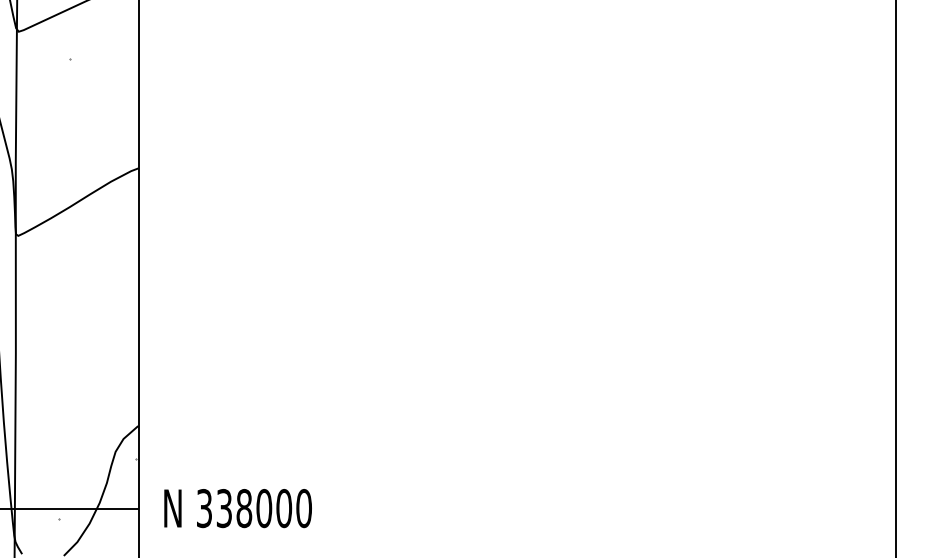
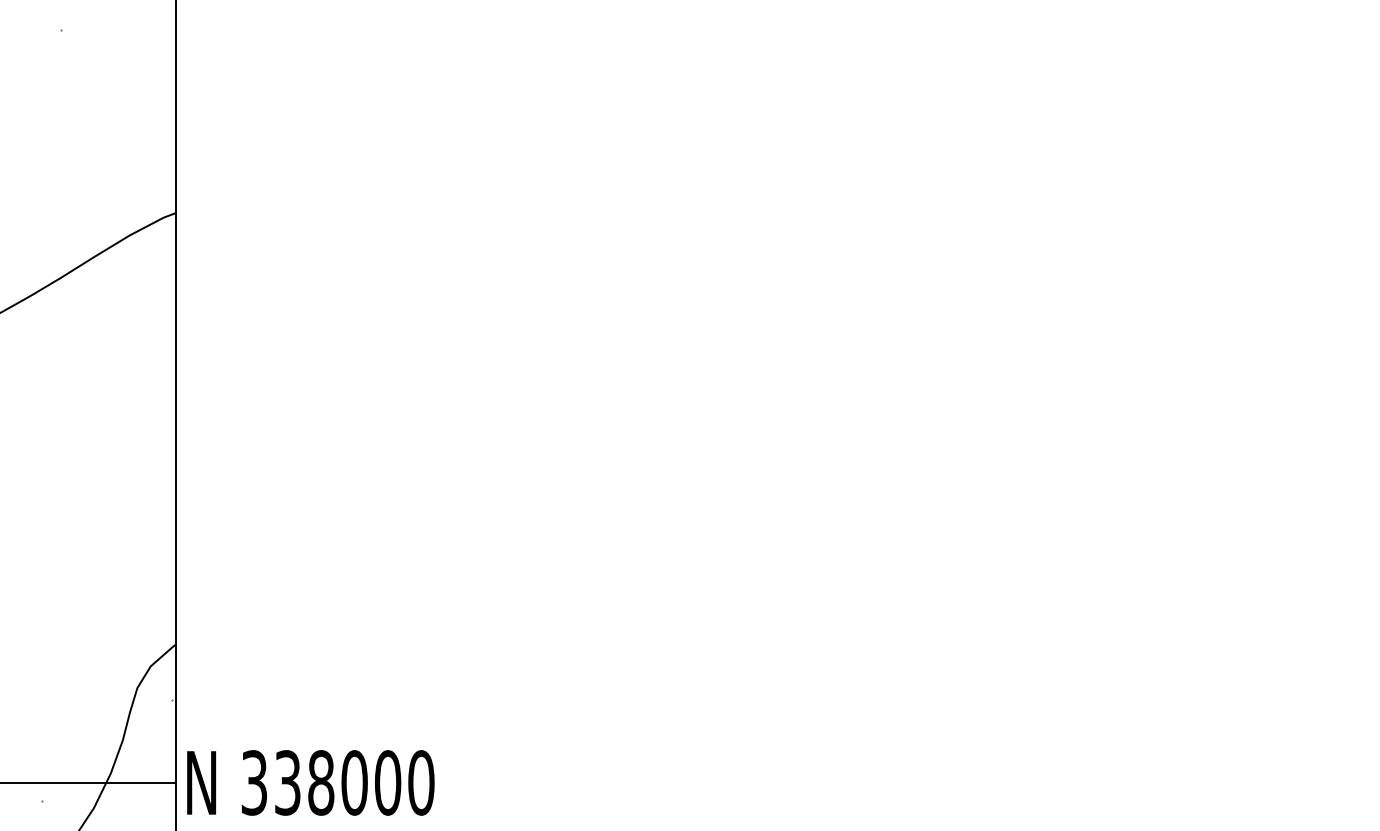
text: (237, 508) -> (309, 782), moved

